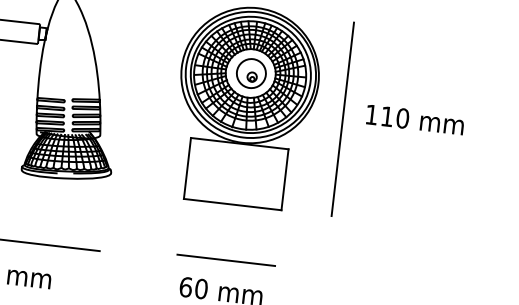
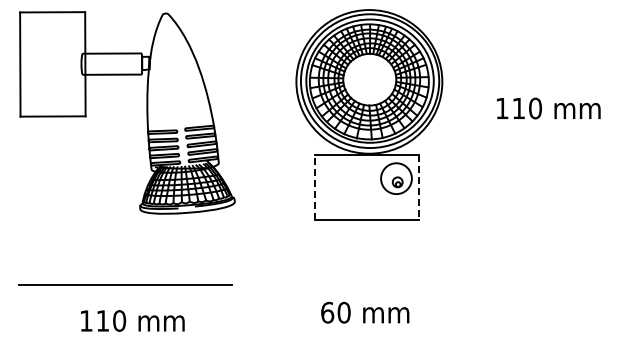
part: (251, 73) -> (396, 178), moved
line: (342, 119) -> (472, 116), removed
line: (187, 168) -> (314, 187), solid -> dashed
line: (284, 179) -> (418, 187), solid -> dashed
line: (226, 260) -> (366, 279), removed

